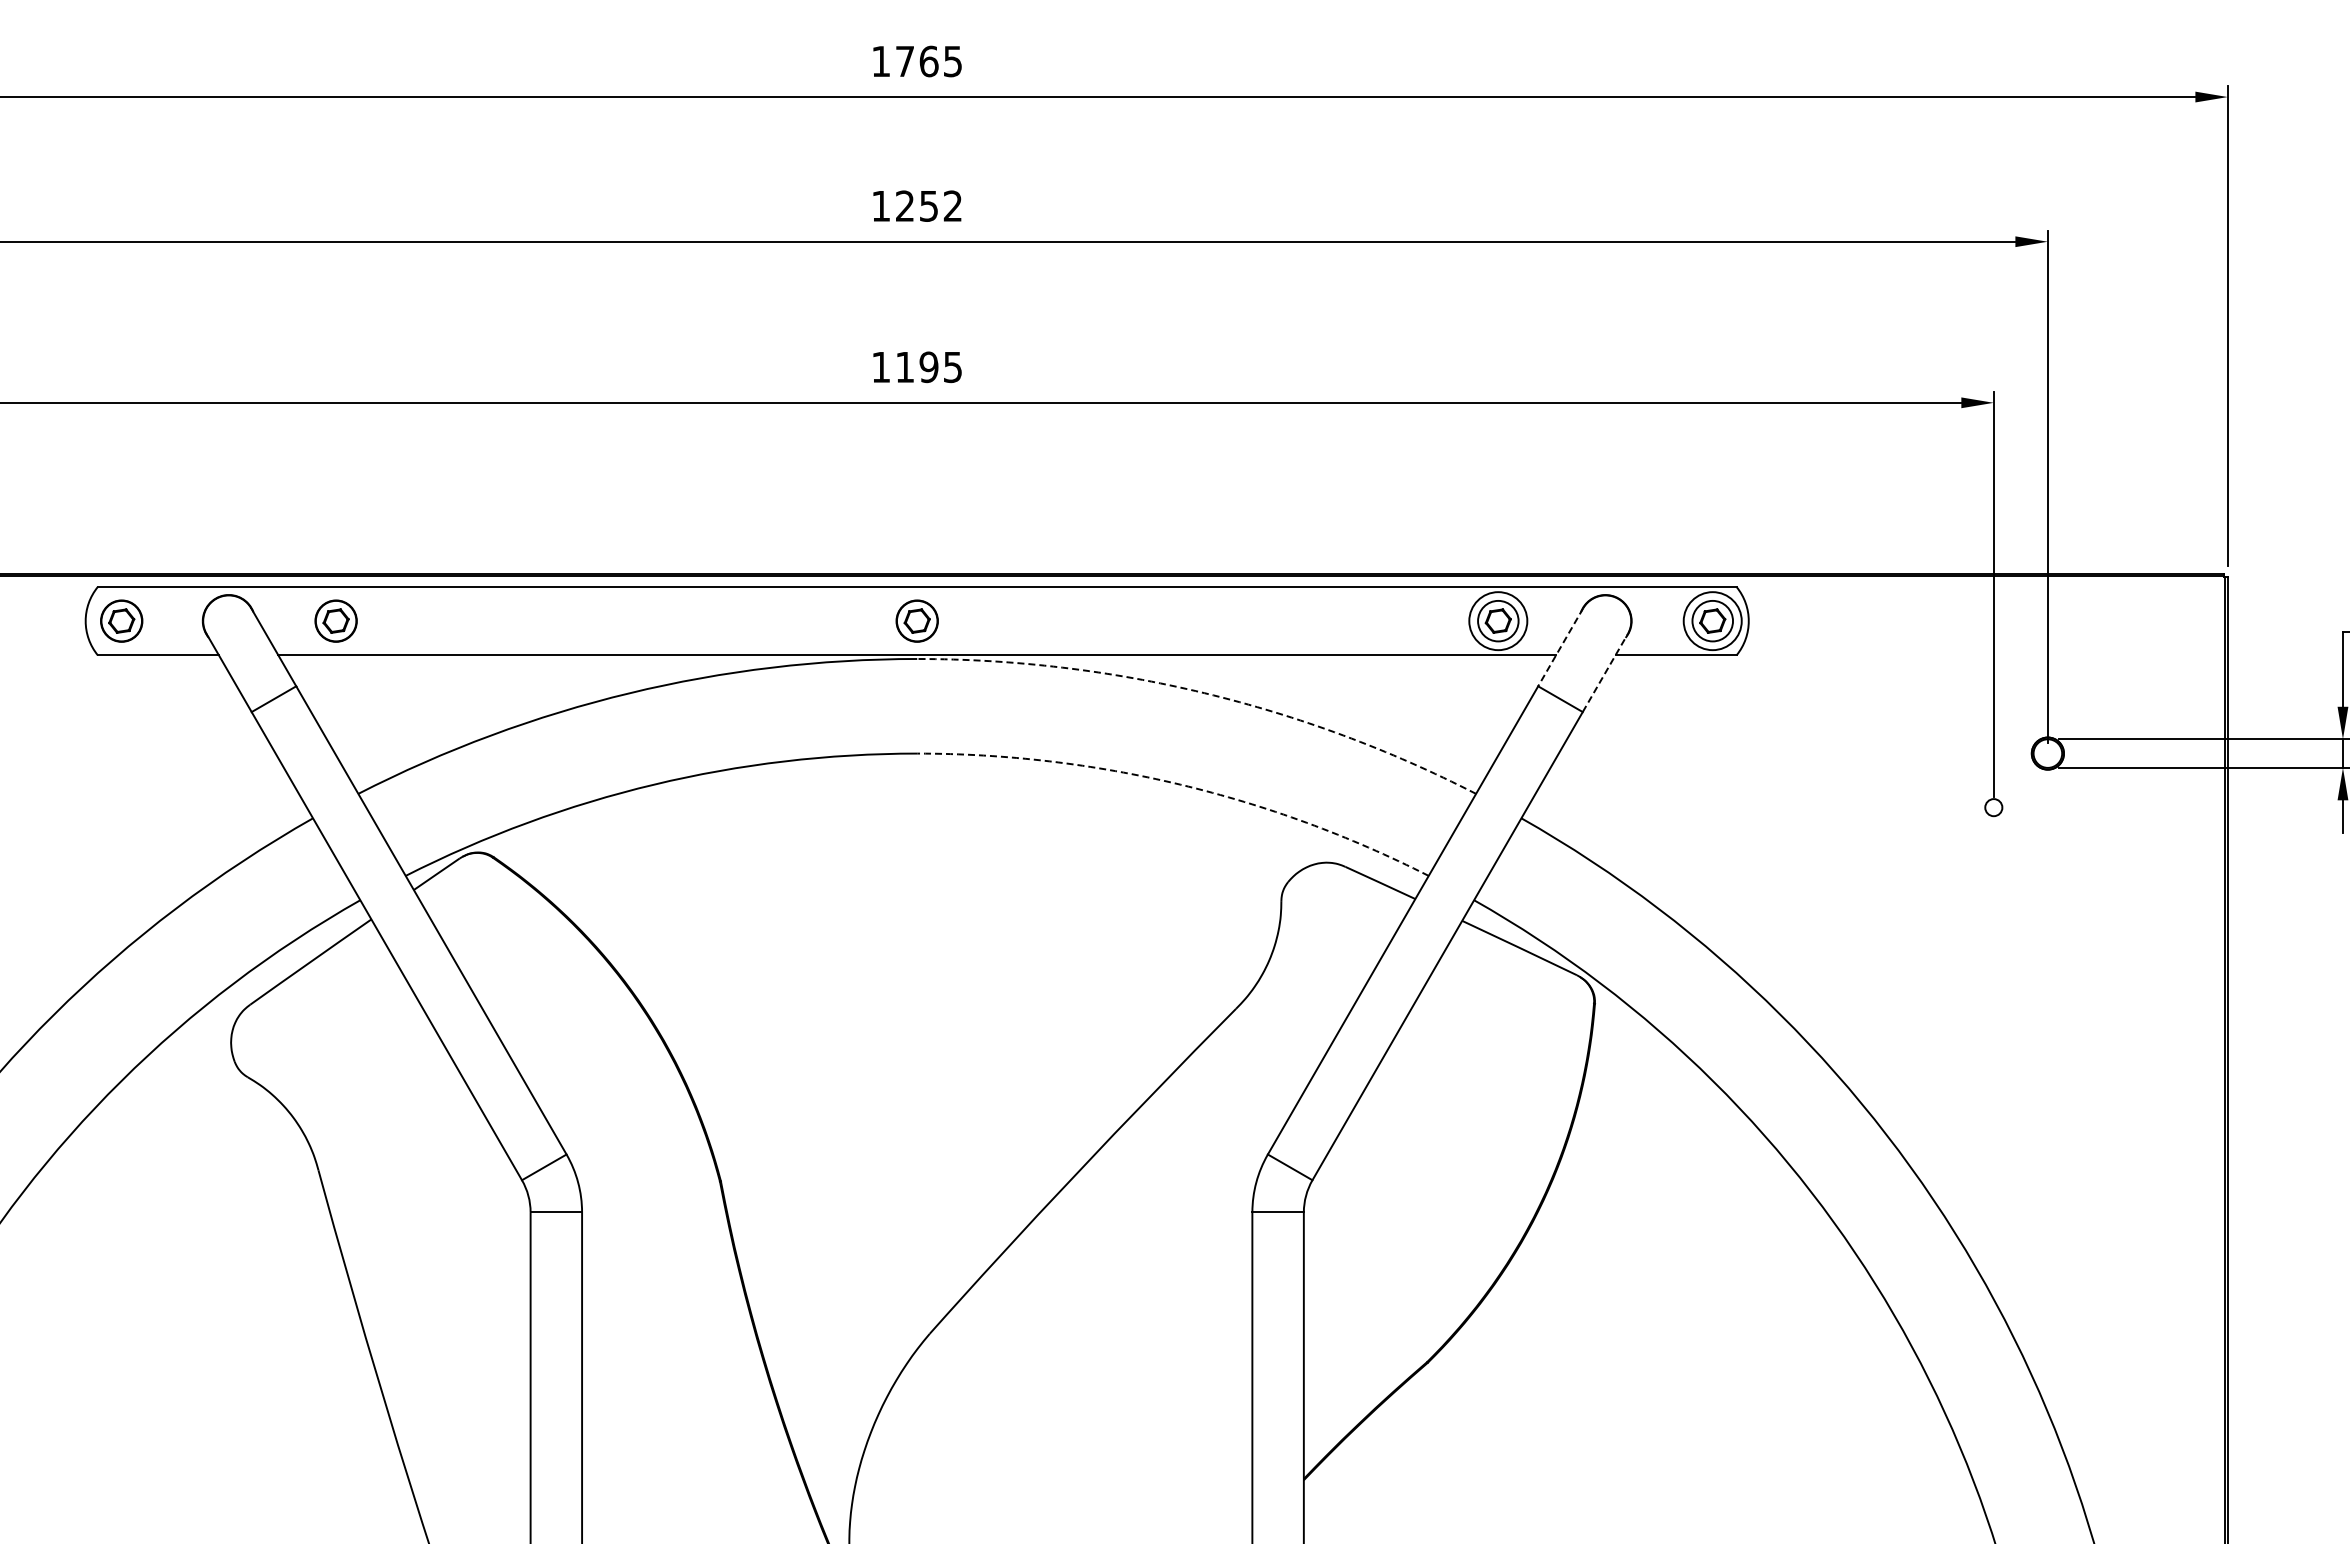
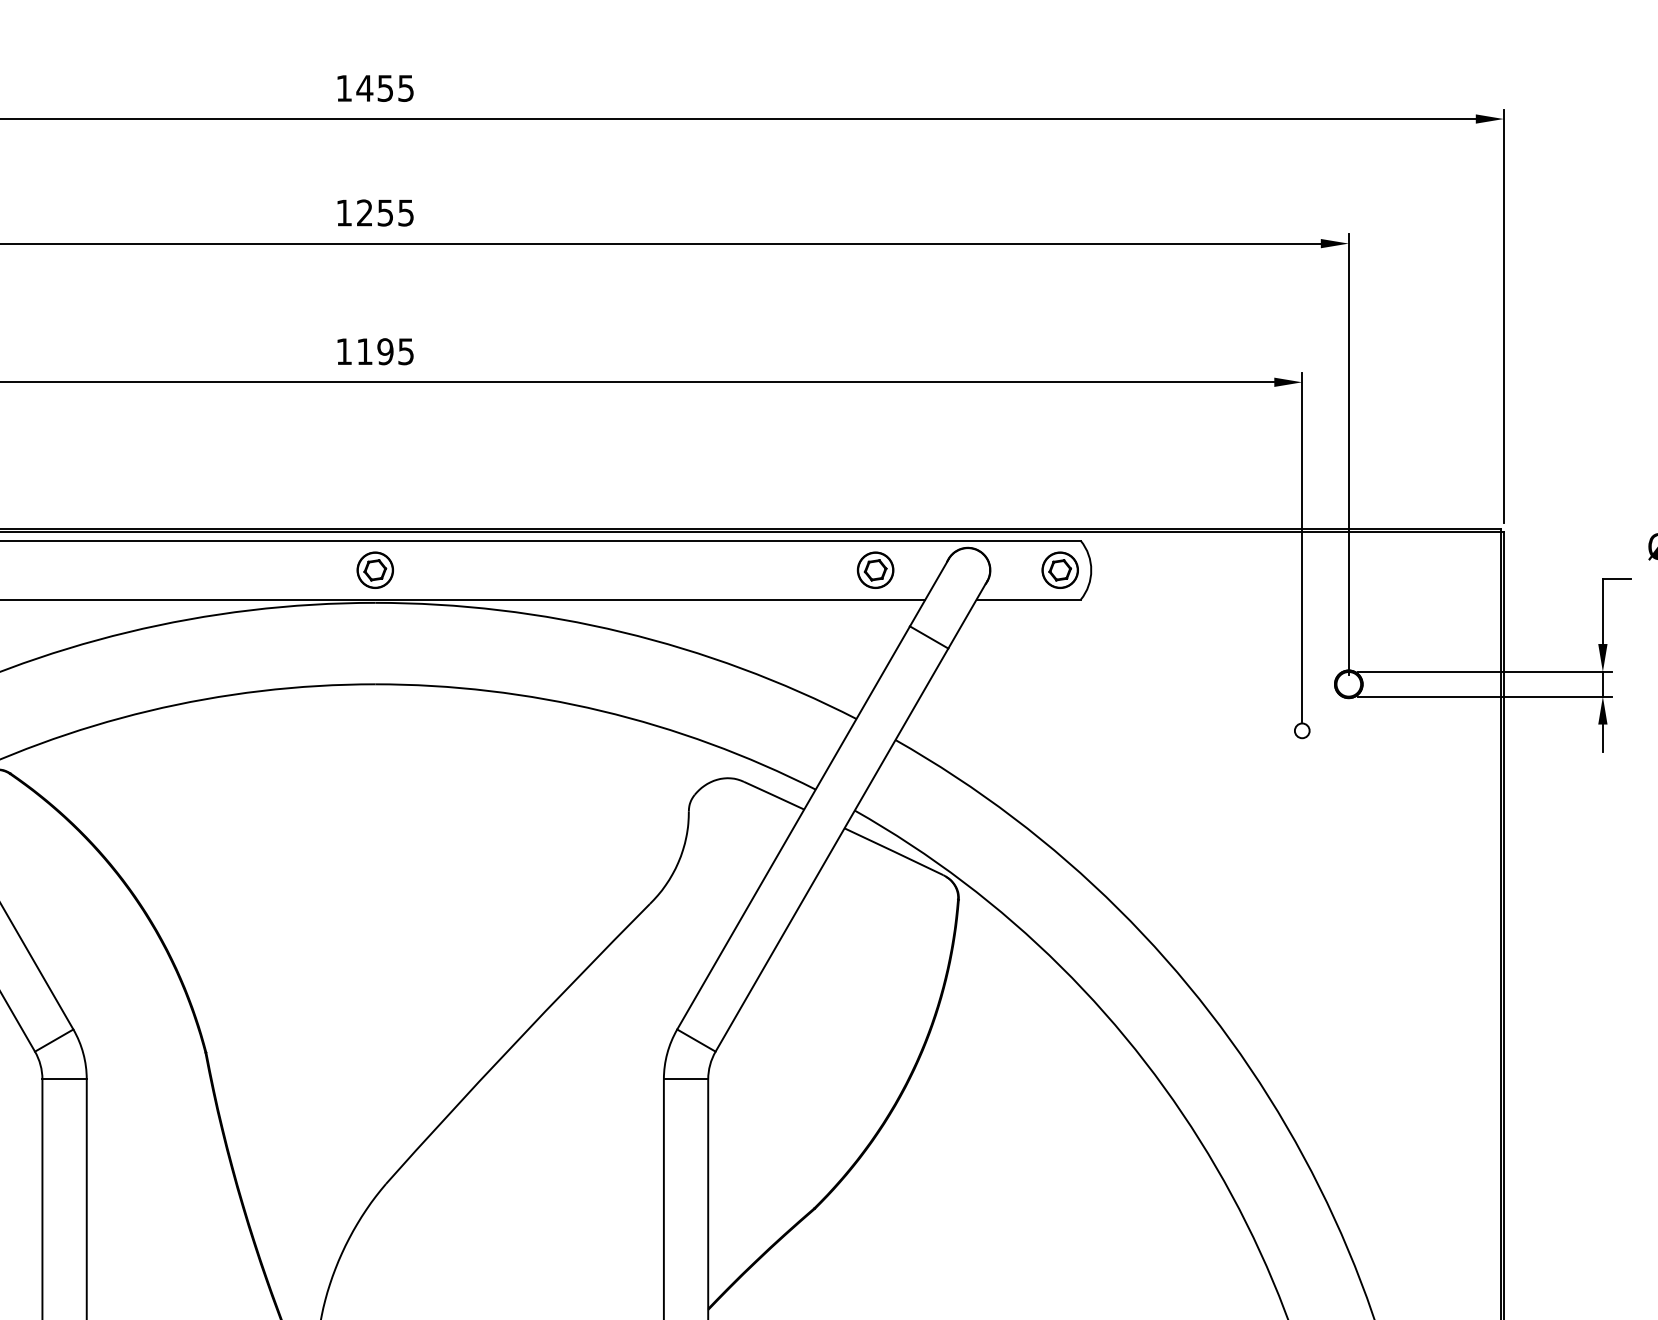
text: (916, 61) -> (374, 88), 1765 -> 1455
text: (952, 205) -> (405, 212), 1252 -> 1255
circle: (1498, 620) -> (875, 569), size x0.71
circle: (1712, 620) -> (1060, 569), size x0.71
line: (1560, 647) -> (929, 592), dashed -> solid
line: (1605, 672) -> (967, 614), dashed -> solid
arc: (1204, 693) -> (622, 632), dashed -> solid
arc: (1180, 784) -> (601, 710), dashed -> solid

